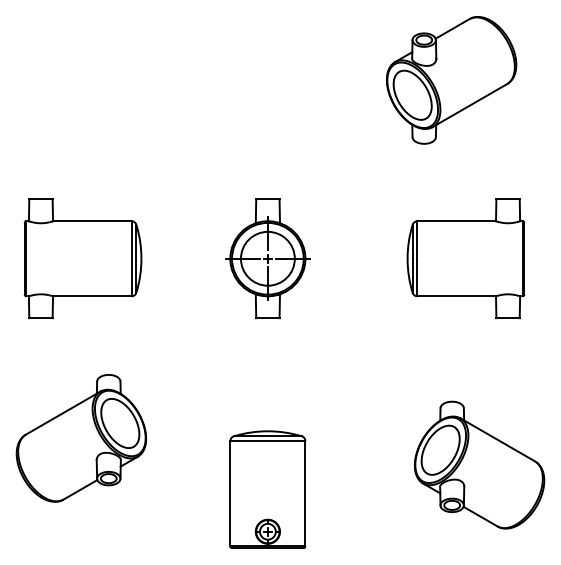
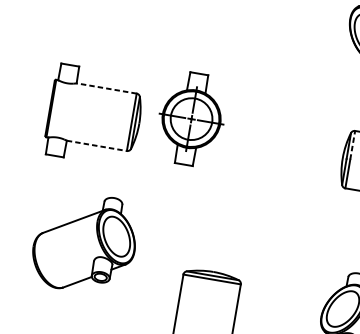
line: (91, 221) -> (106, 88), solid -> dashed
line: (417, 240) -> (352, 145), solid -> dashed
part: (267, 258) -> (191, 118), moved
line: (92, 296) -> (96, 146), solid -> dashed
part: (81, 438) -> (85, 243), moved

